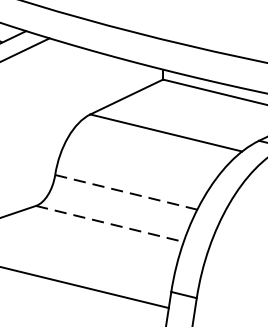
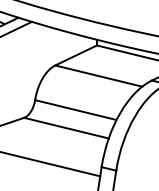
line: (125, 193) -> (75, 110), dashed -> solid
line: (109, 224) -> (66, 128), dashed -> solid

